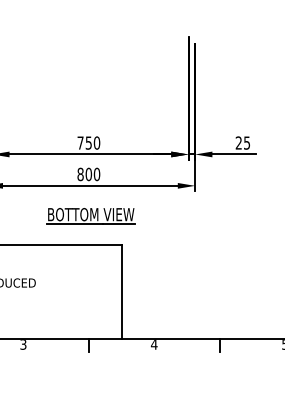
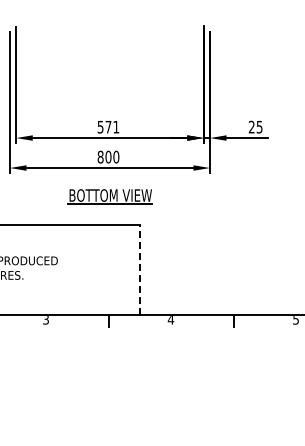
text: (88, 142) -> (108, 126), 750 -> 571
line: (122, 292) -> (140, 269), solid -> dashed

